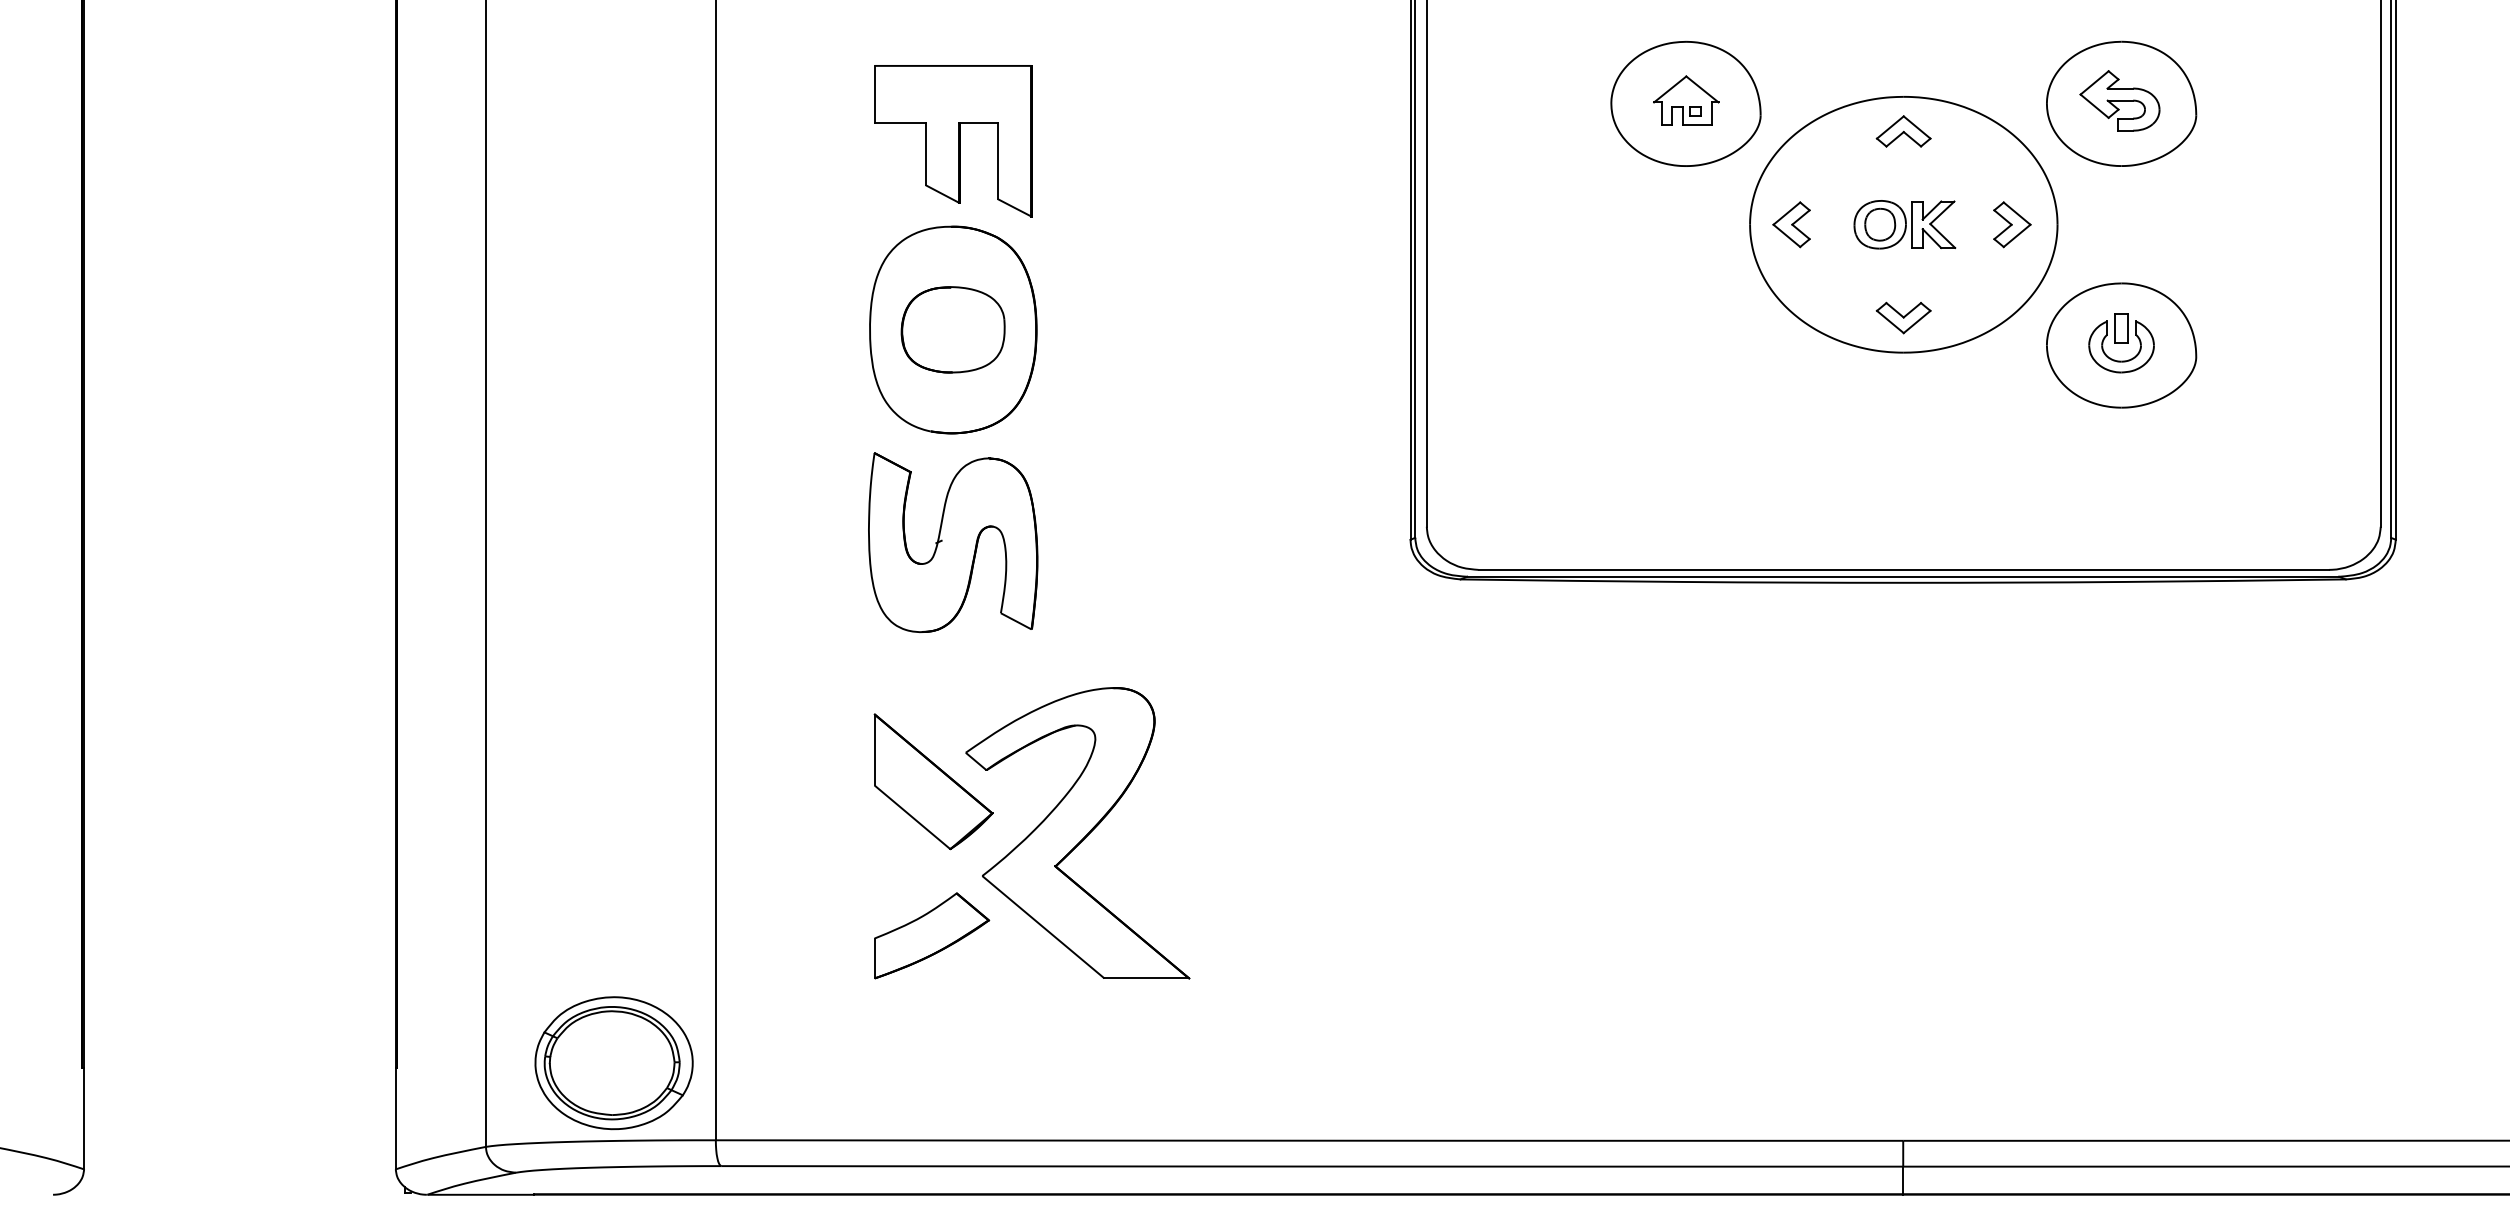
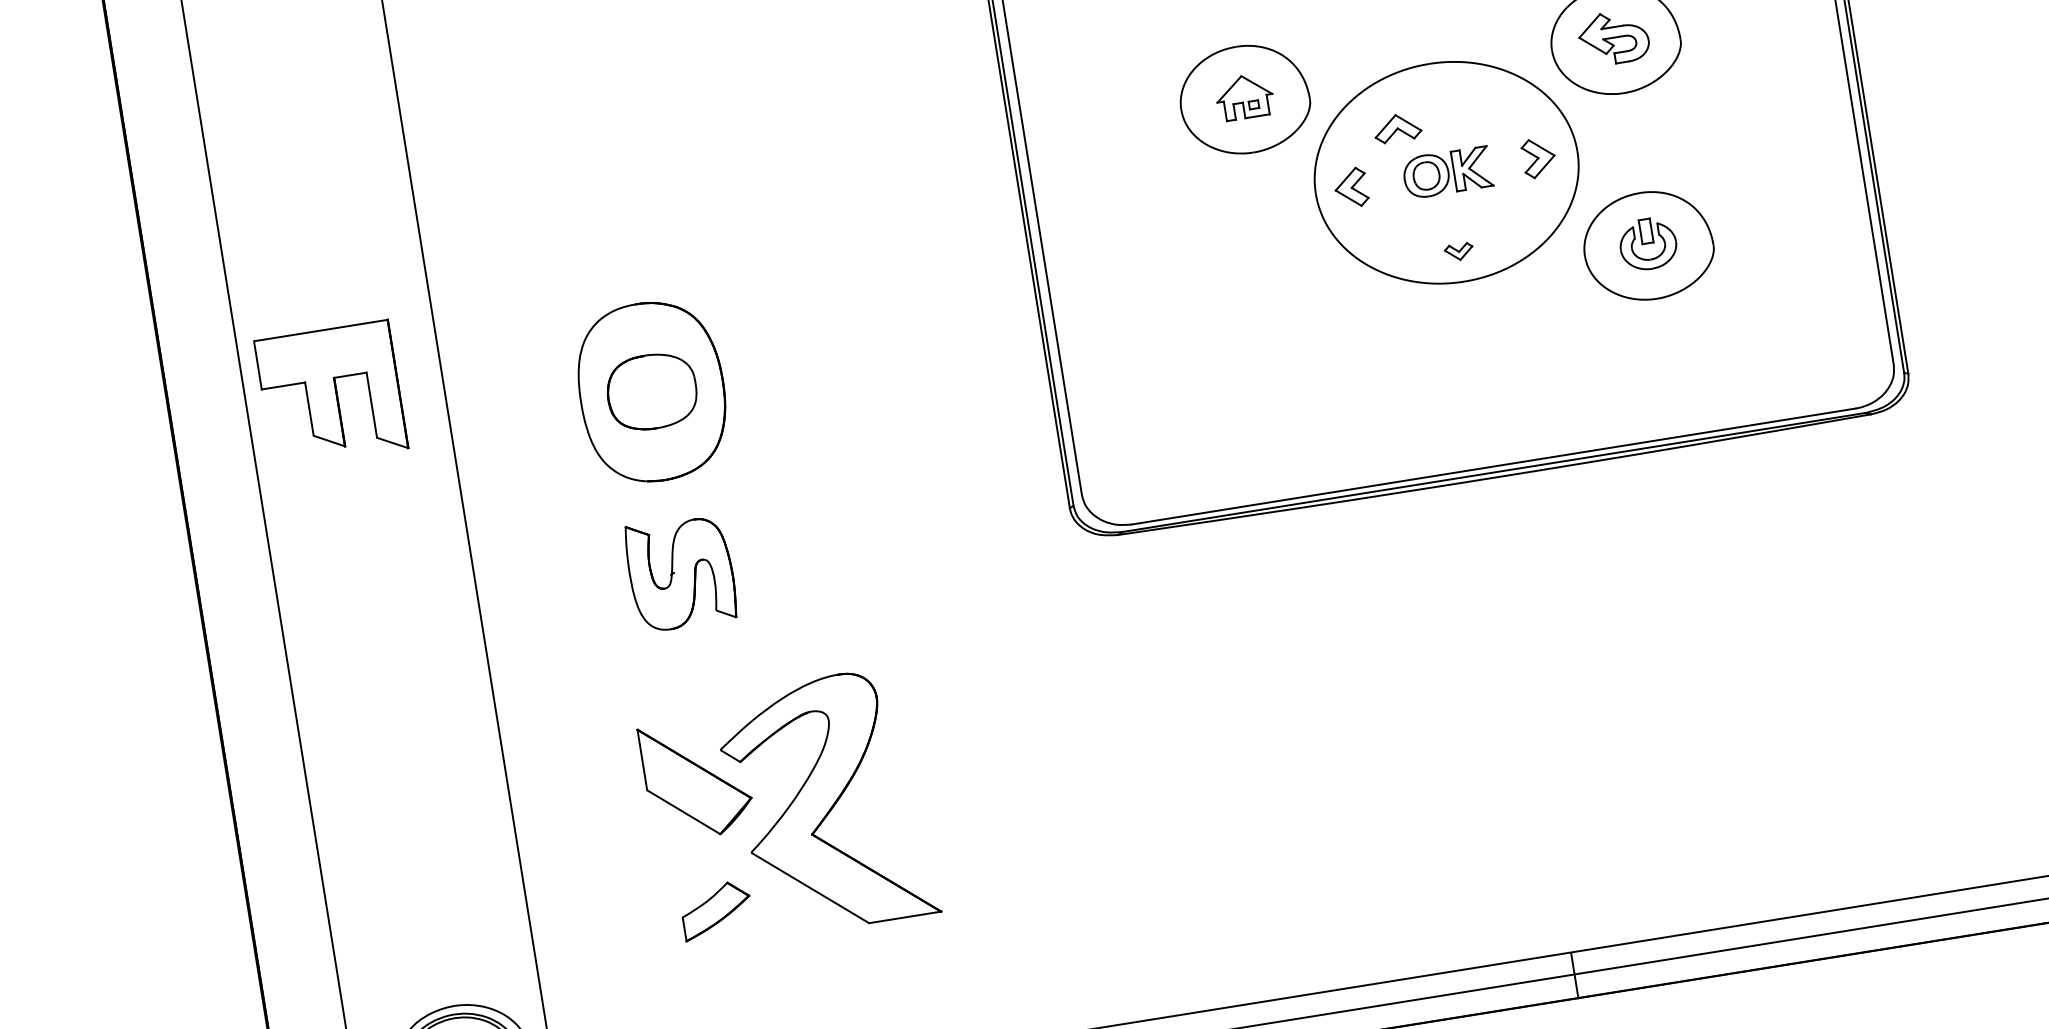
part: (1903, 131) -> (1397, 128), moved
part: (953, 141) -> (331, 394), moved
part: (1903, 317) -> (1459, 251), size x0.6
part: (953, 542) -> (681, 572), size x0.7
part: (932, 935) -> (716, 910), size x0.7

